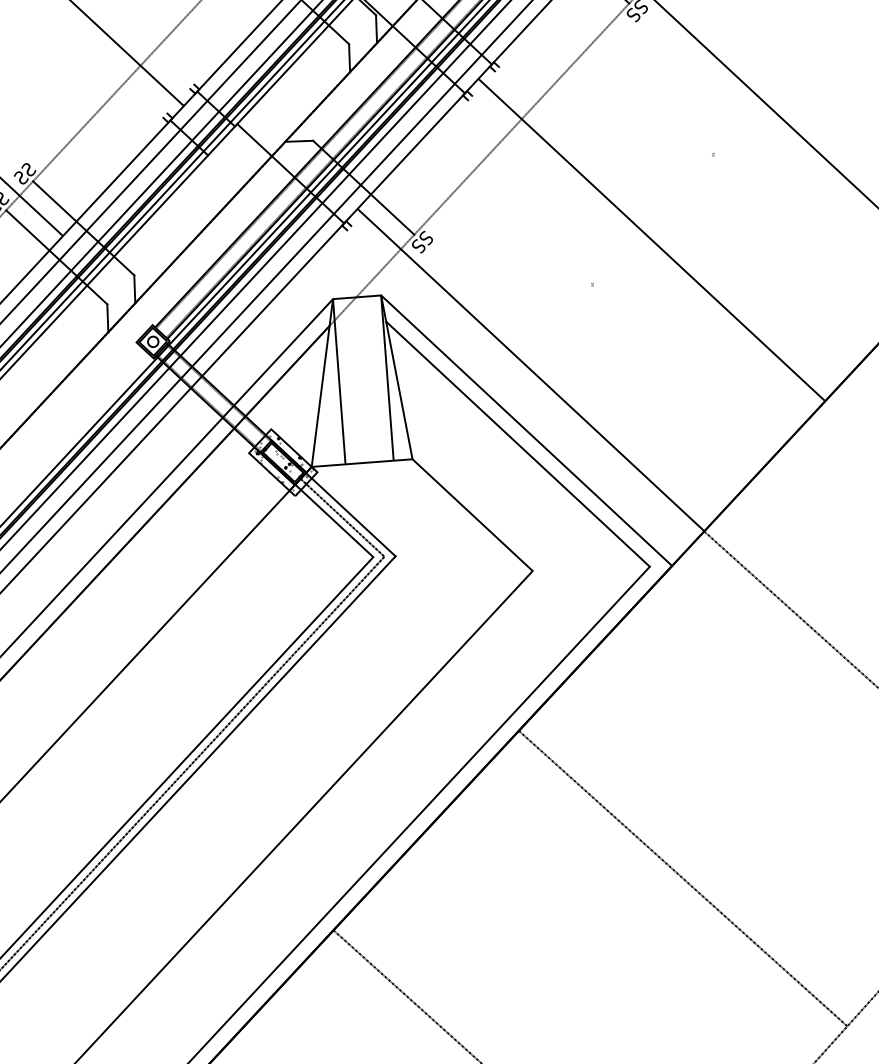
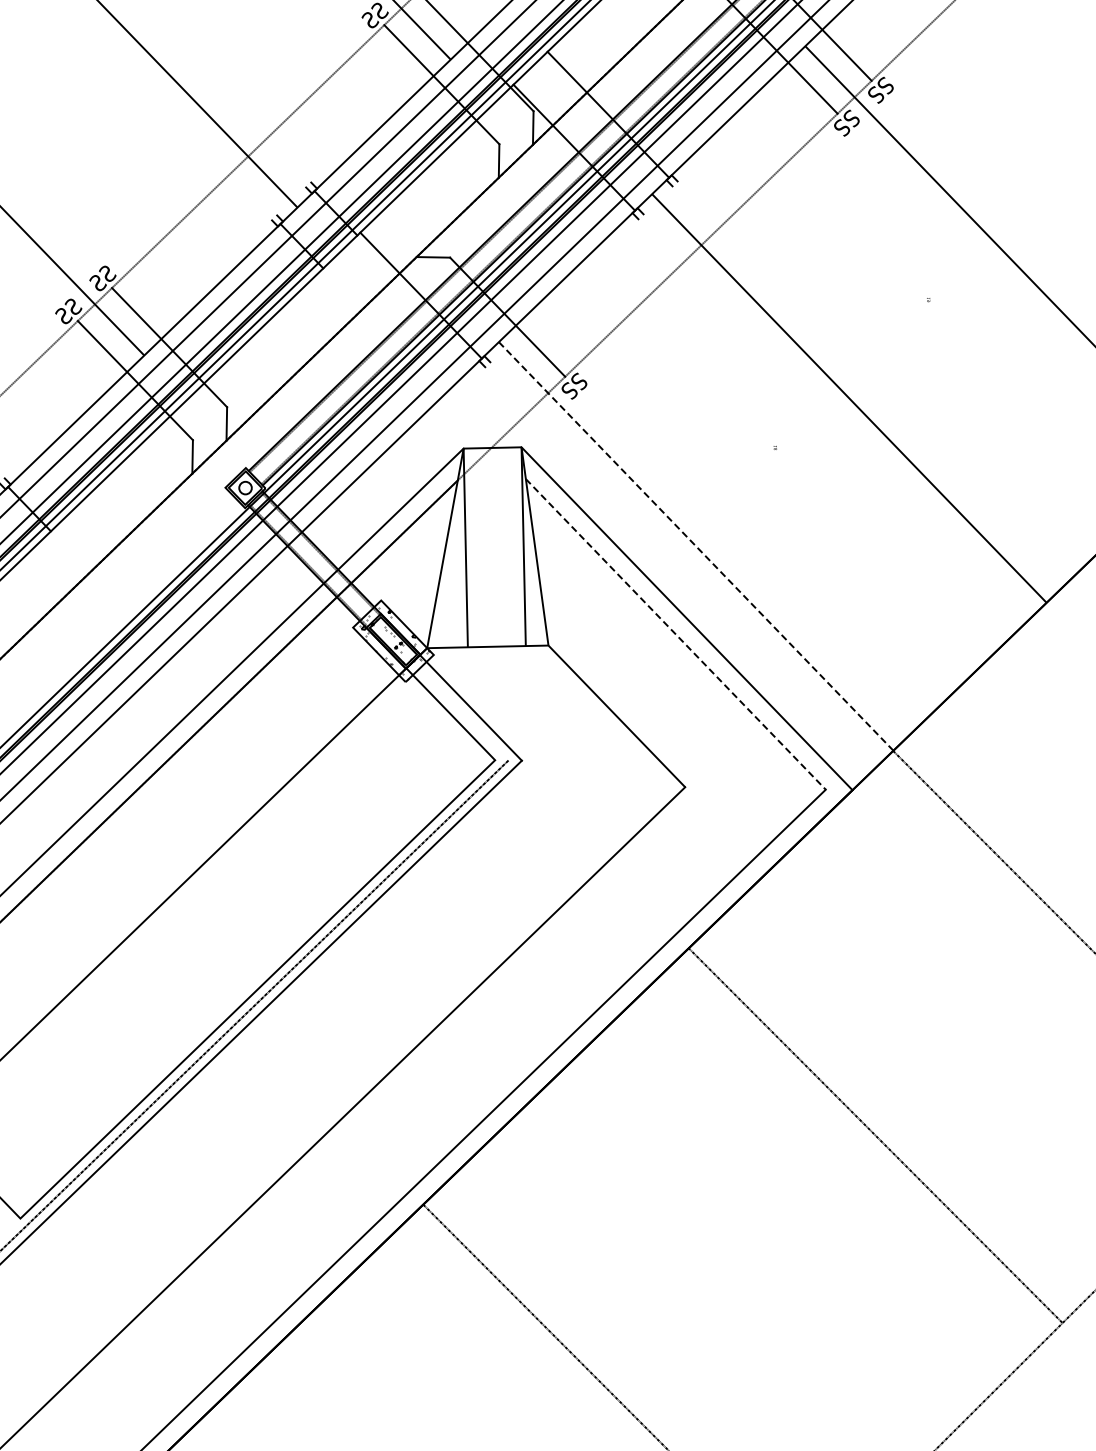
line: (531, 370) -> (696, 546), solid -> dashed
line: (517, 444) -> (675, 634), solid -> dashed
line: (342, 517) -> (460, 710), removed
line: (683, 878) -> (875, 1135), moved

